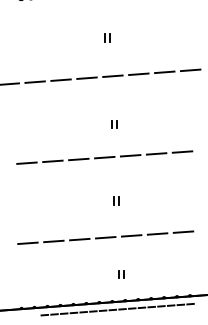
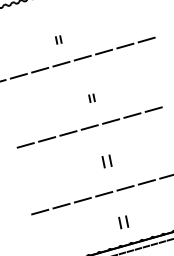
part: (107, 37) -> (58, 39), moved
part: (116, 200) -> (106, 161), size x1.6
part: (121, 274) -> (123, 222), size x1.6

